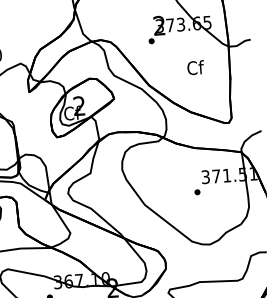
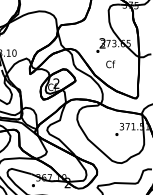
text: (195, 68) -> (110, 64), moved

